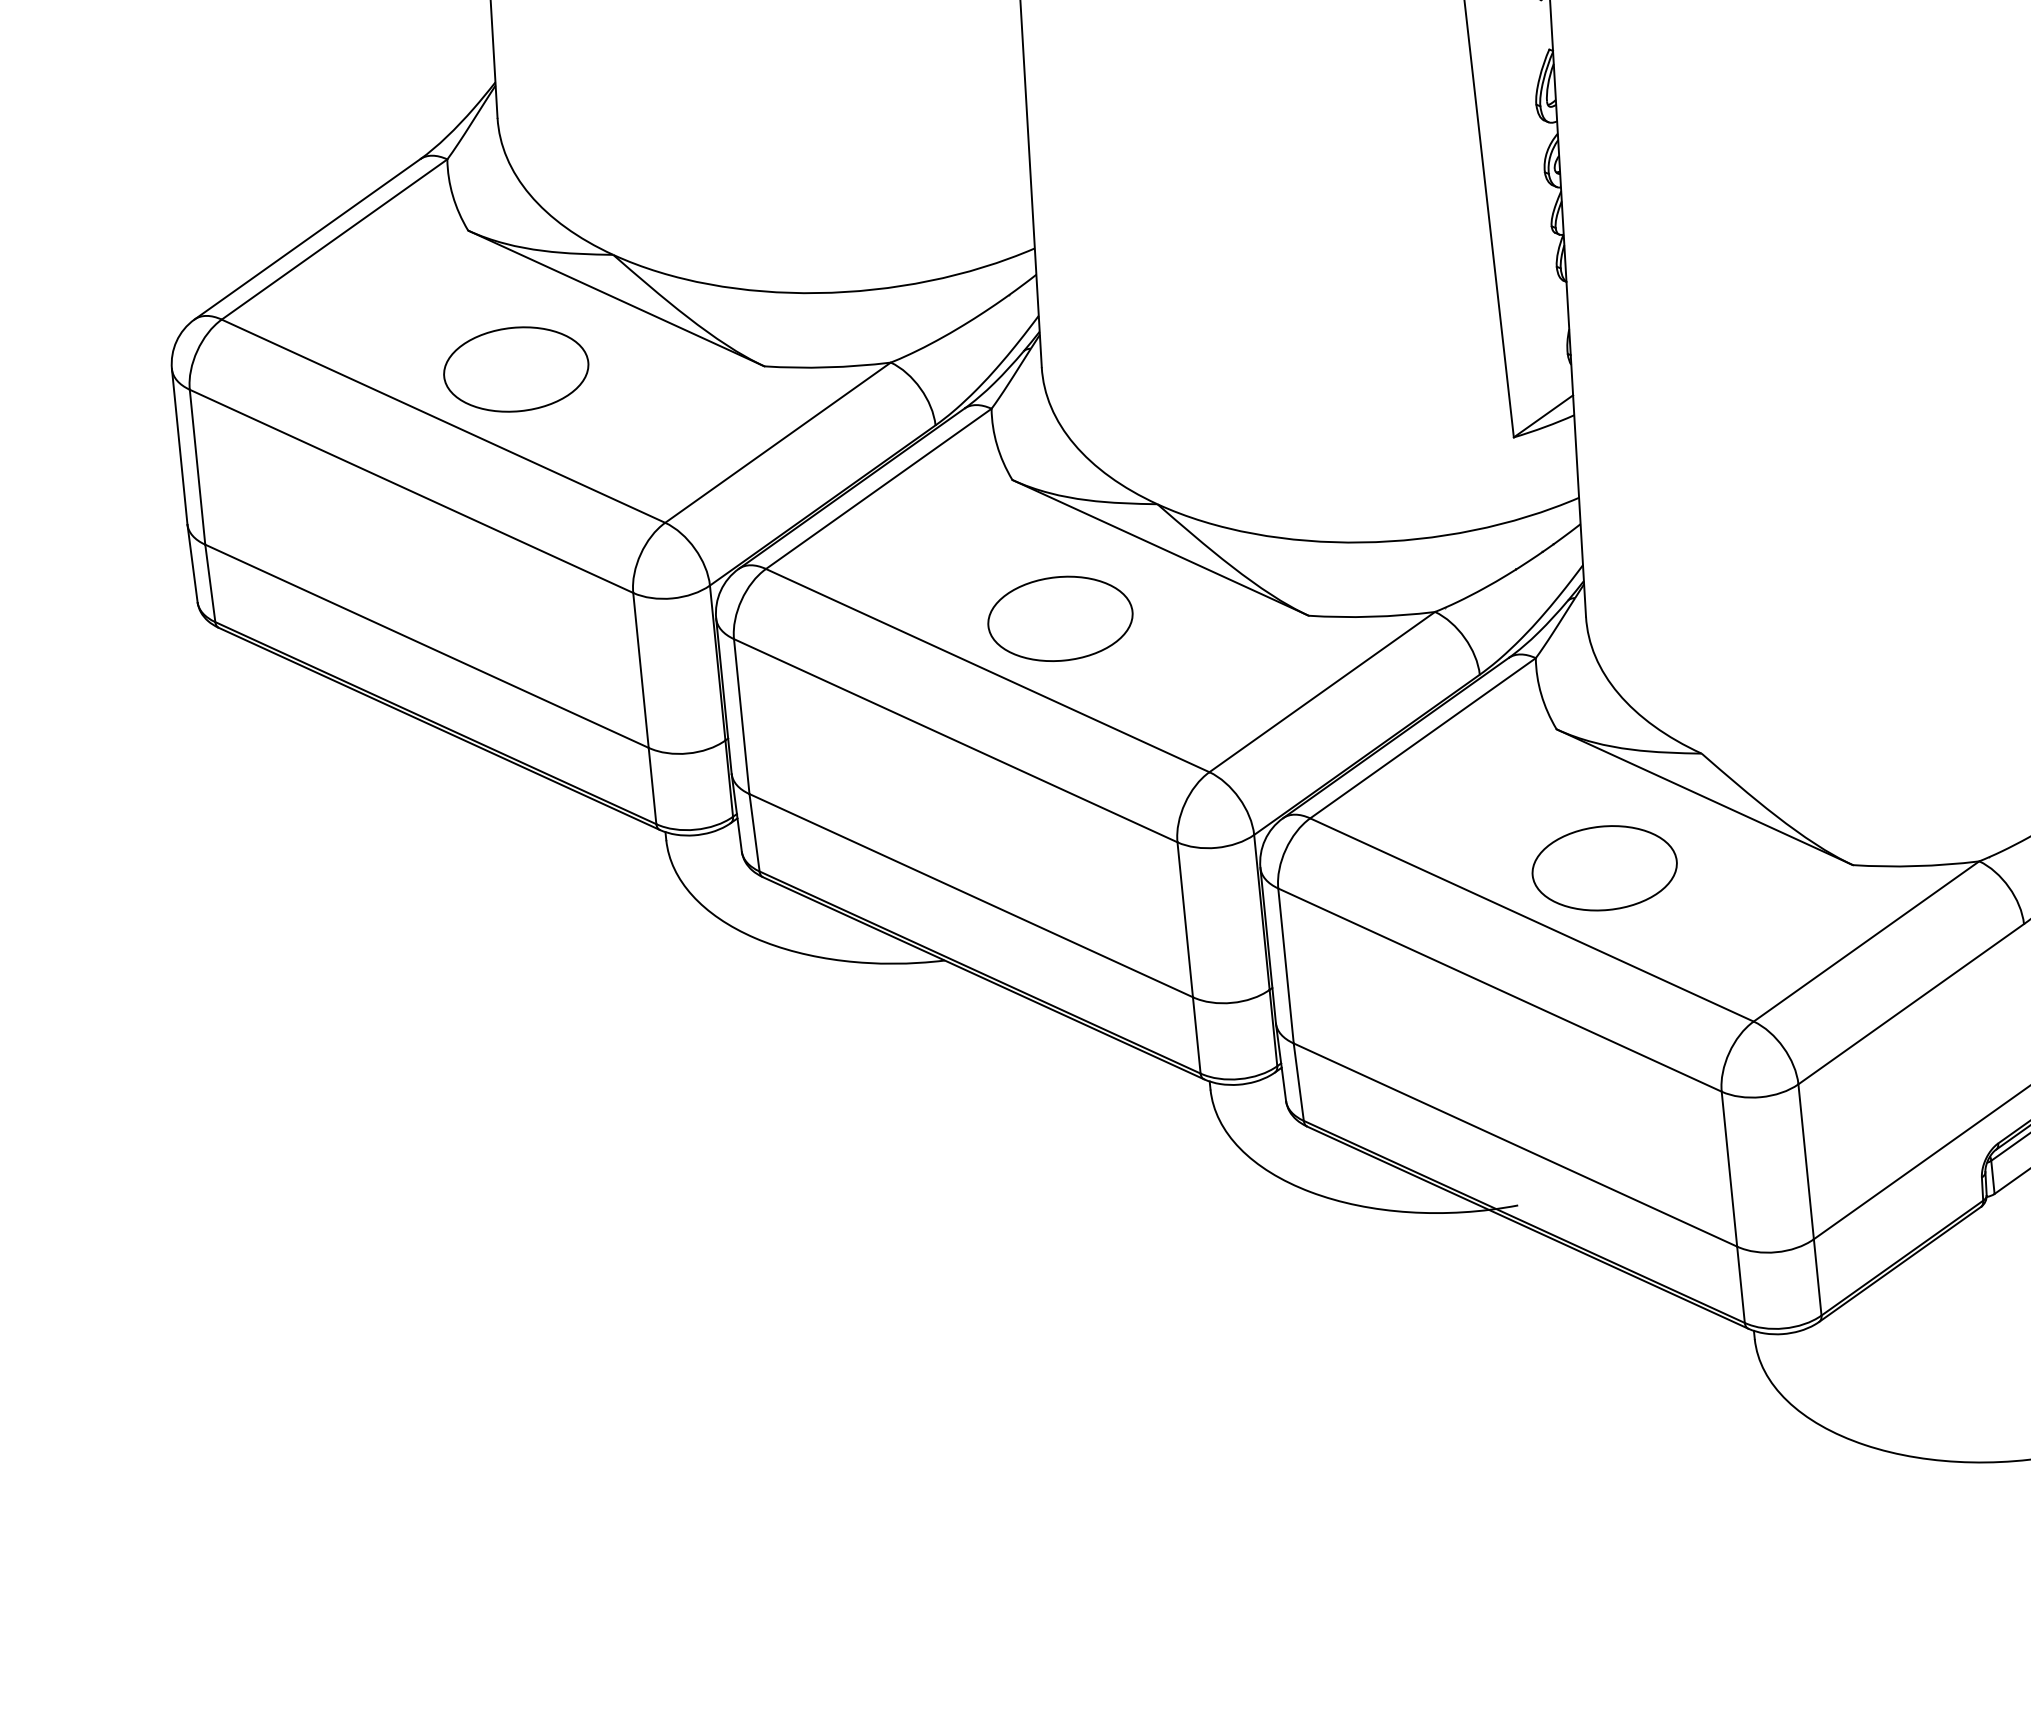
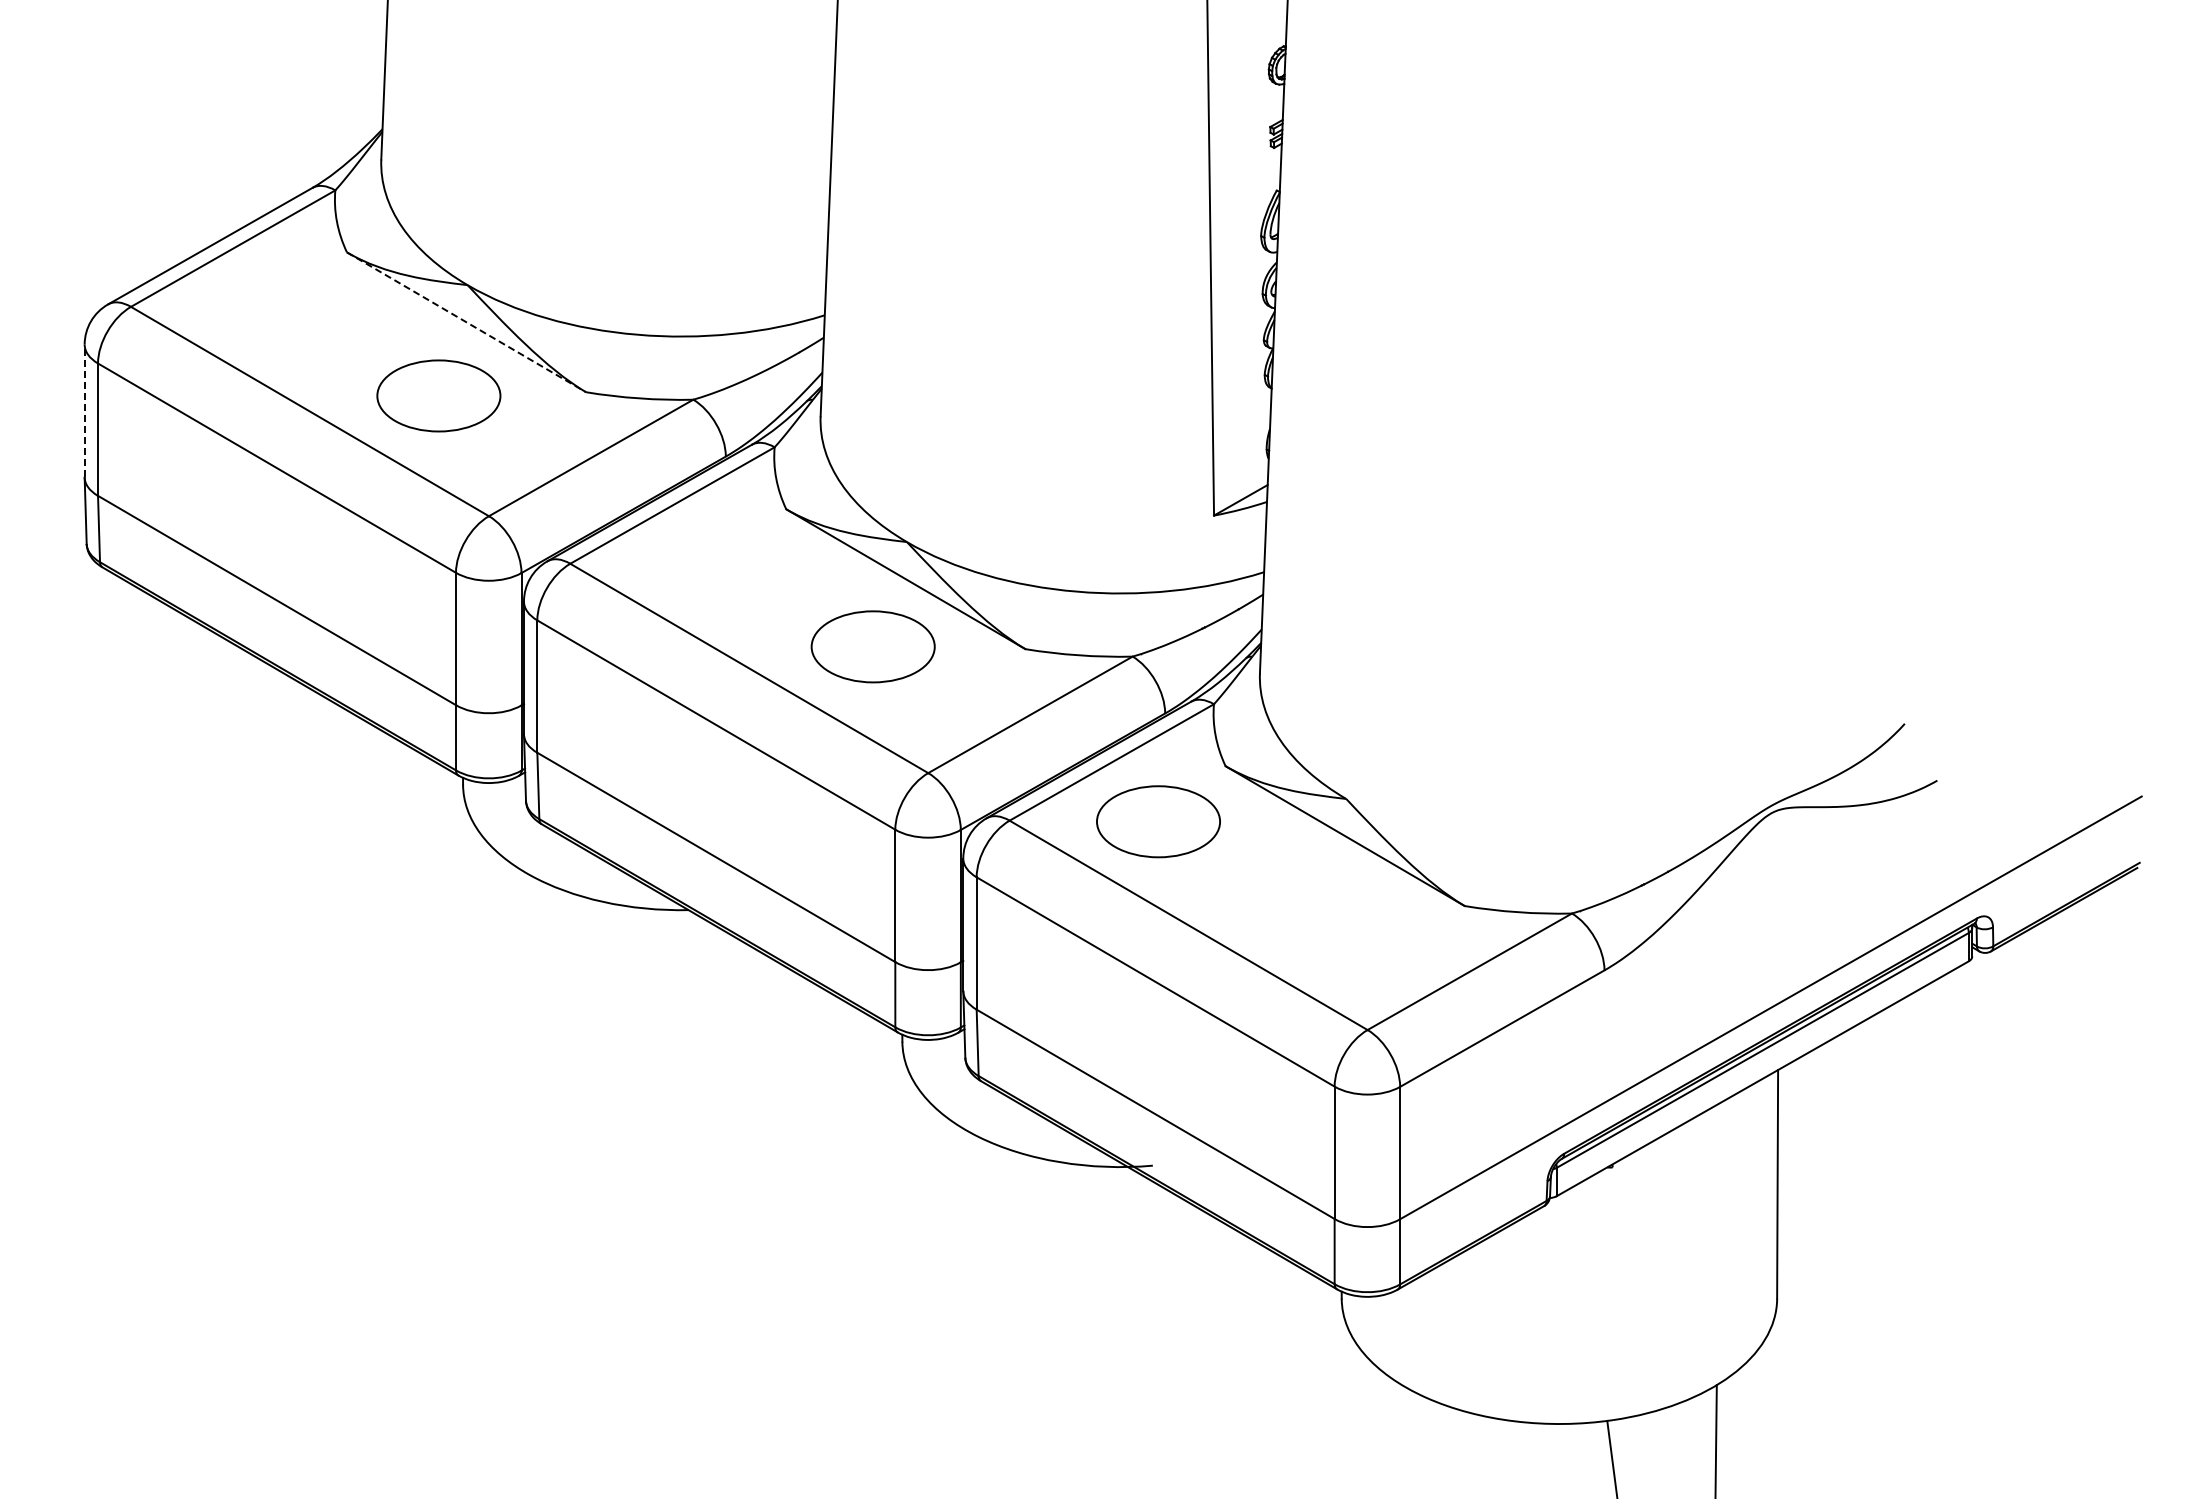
line: (616, 298) -> (466, 322), solid -> dashed
part: (515, 369) -> (438, 395), moved
line: (179, 446) -> (84, 410), solid -> dashed
part: (1059, 618) -> (872, 646), moved
part: (1604, 867) -> (1158, 821), moved

